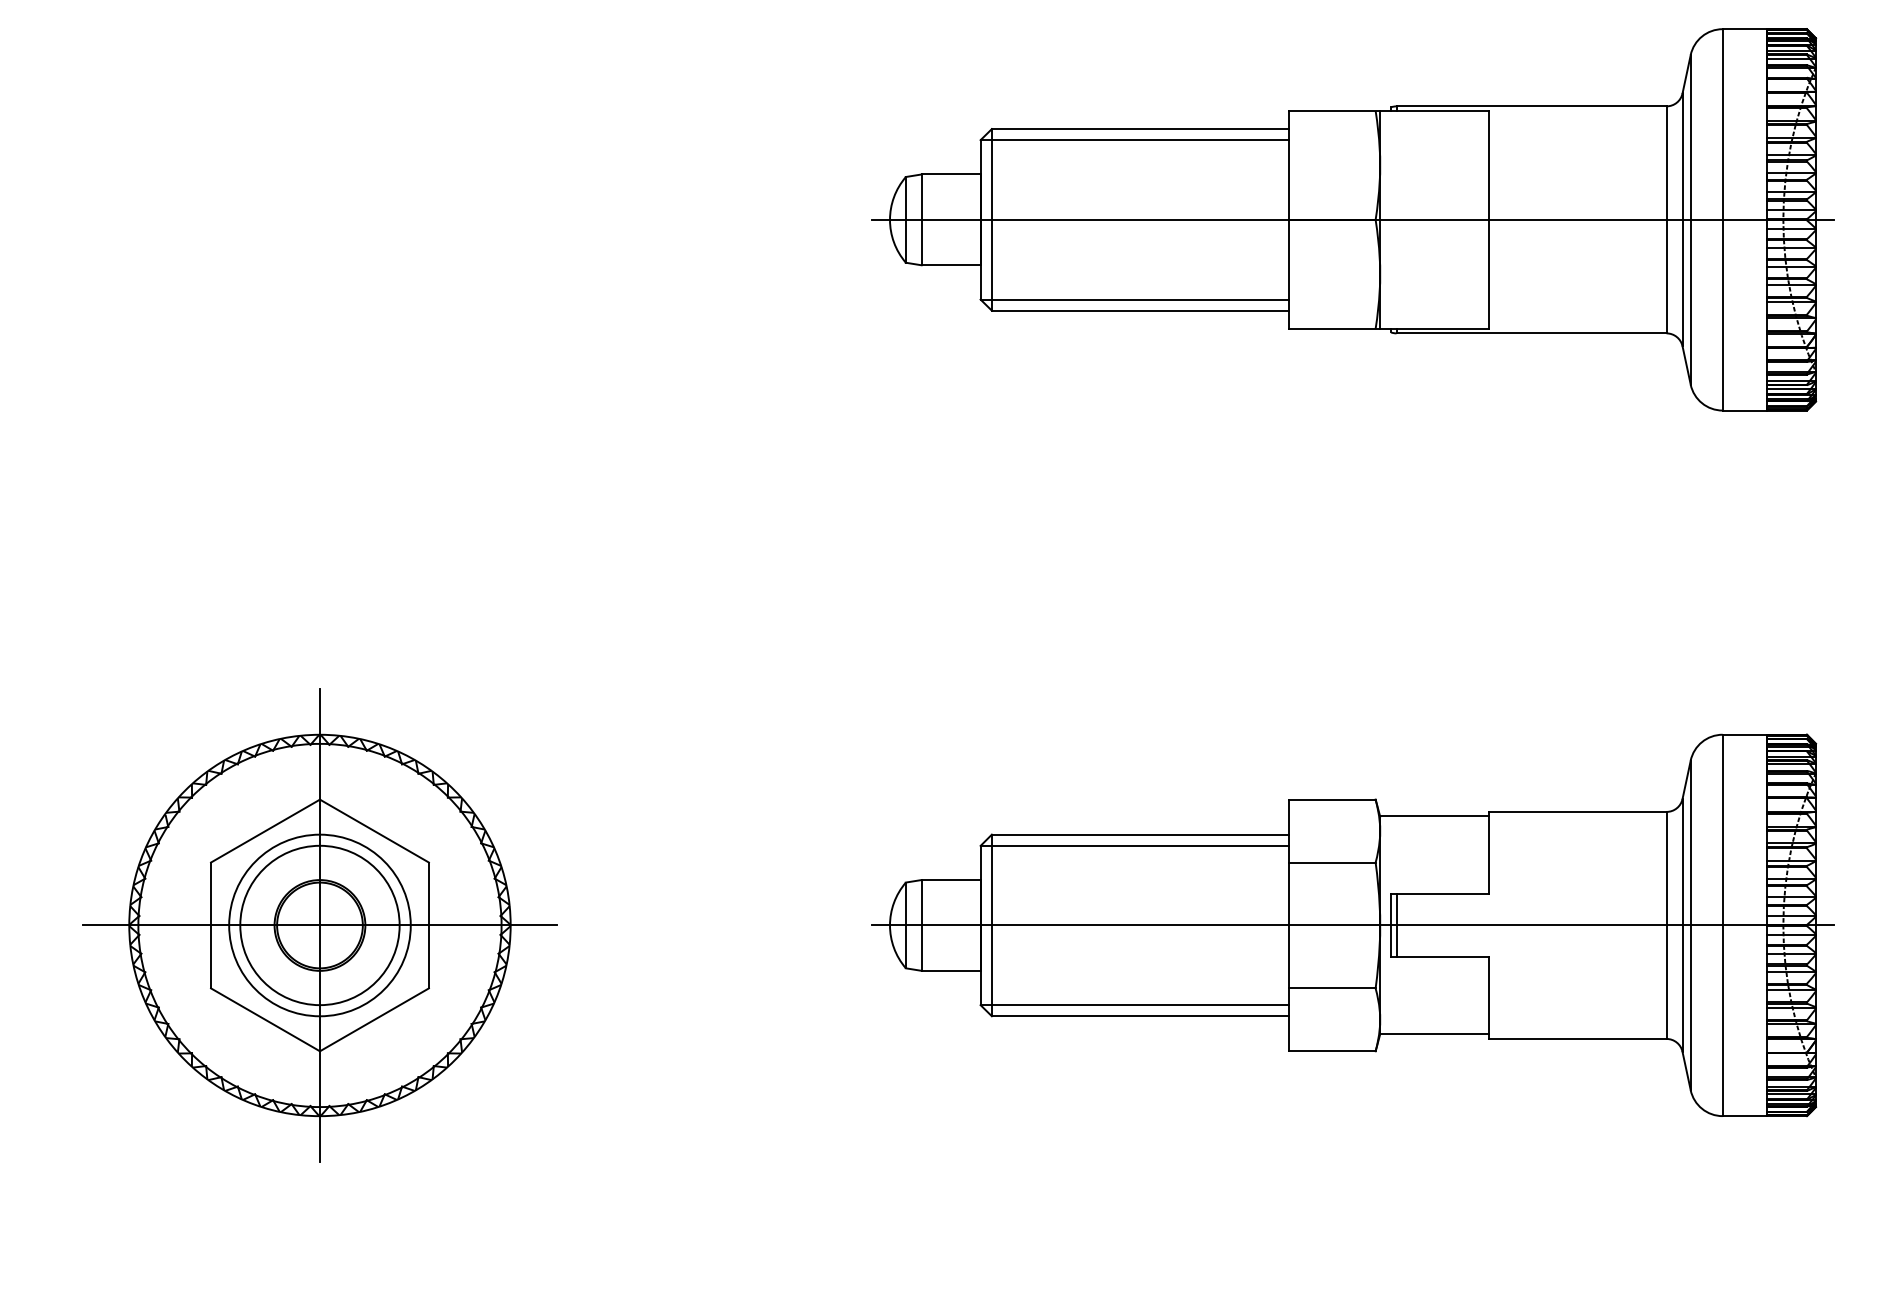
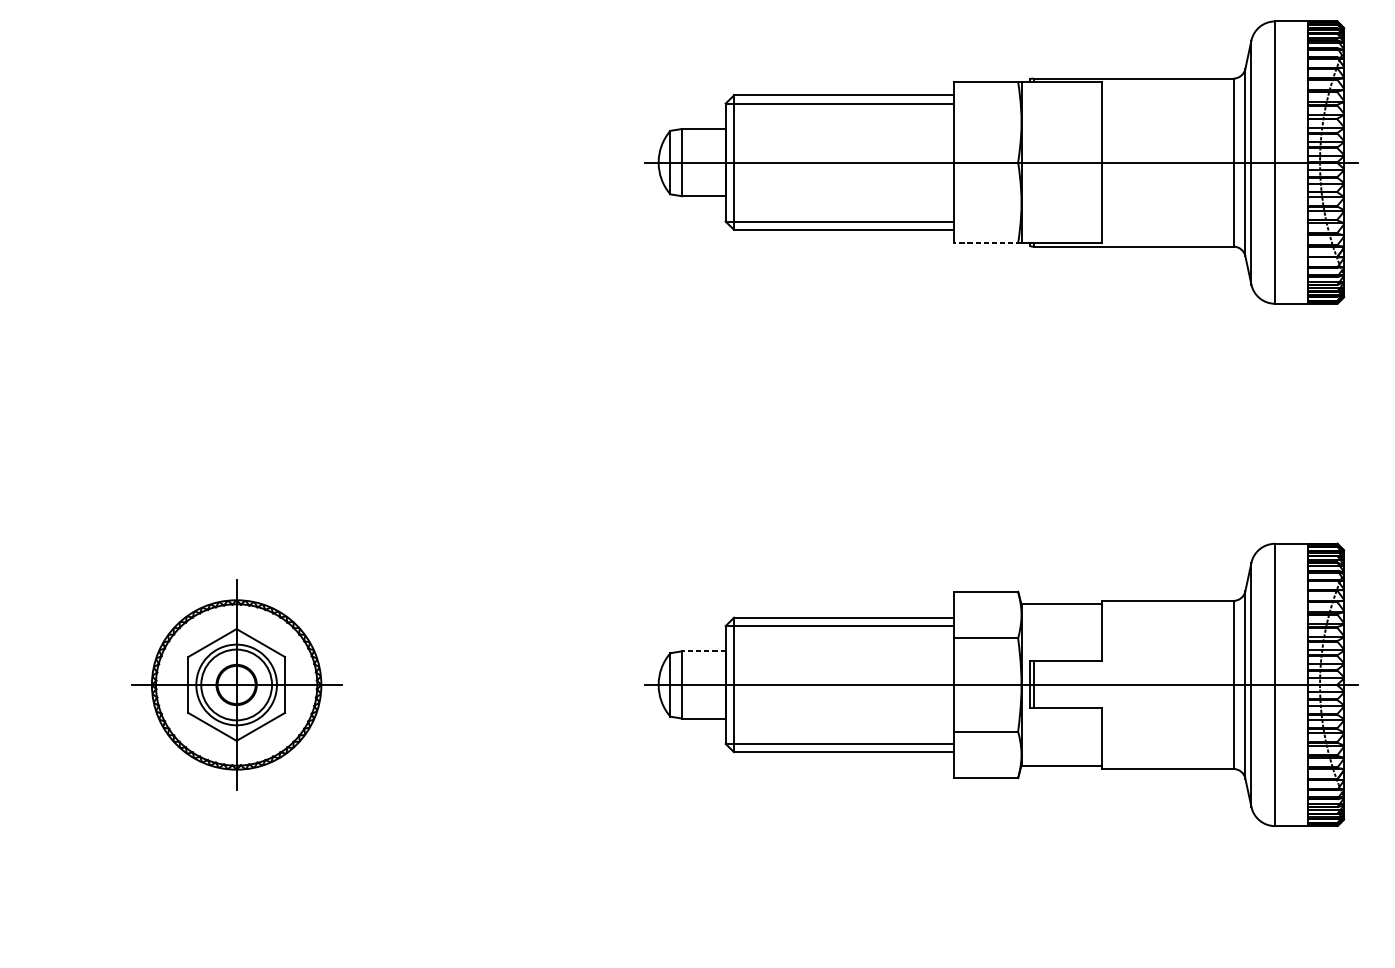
line: (1334, 328) -> (987, 243), solid -> dashed
line: (951, 880) -> (704, 651), solid -> dashed
part: (319, 925) -> (236, 684), size x0.6

